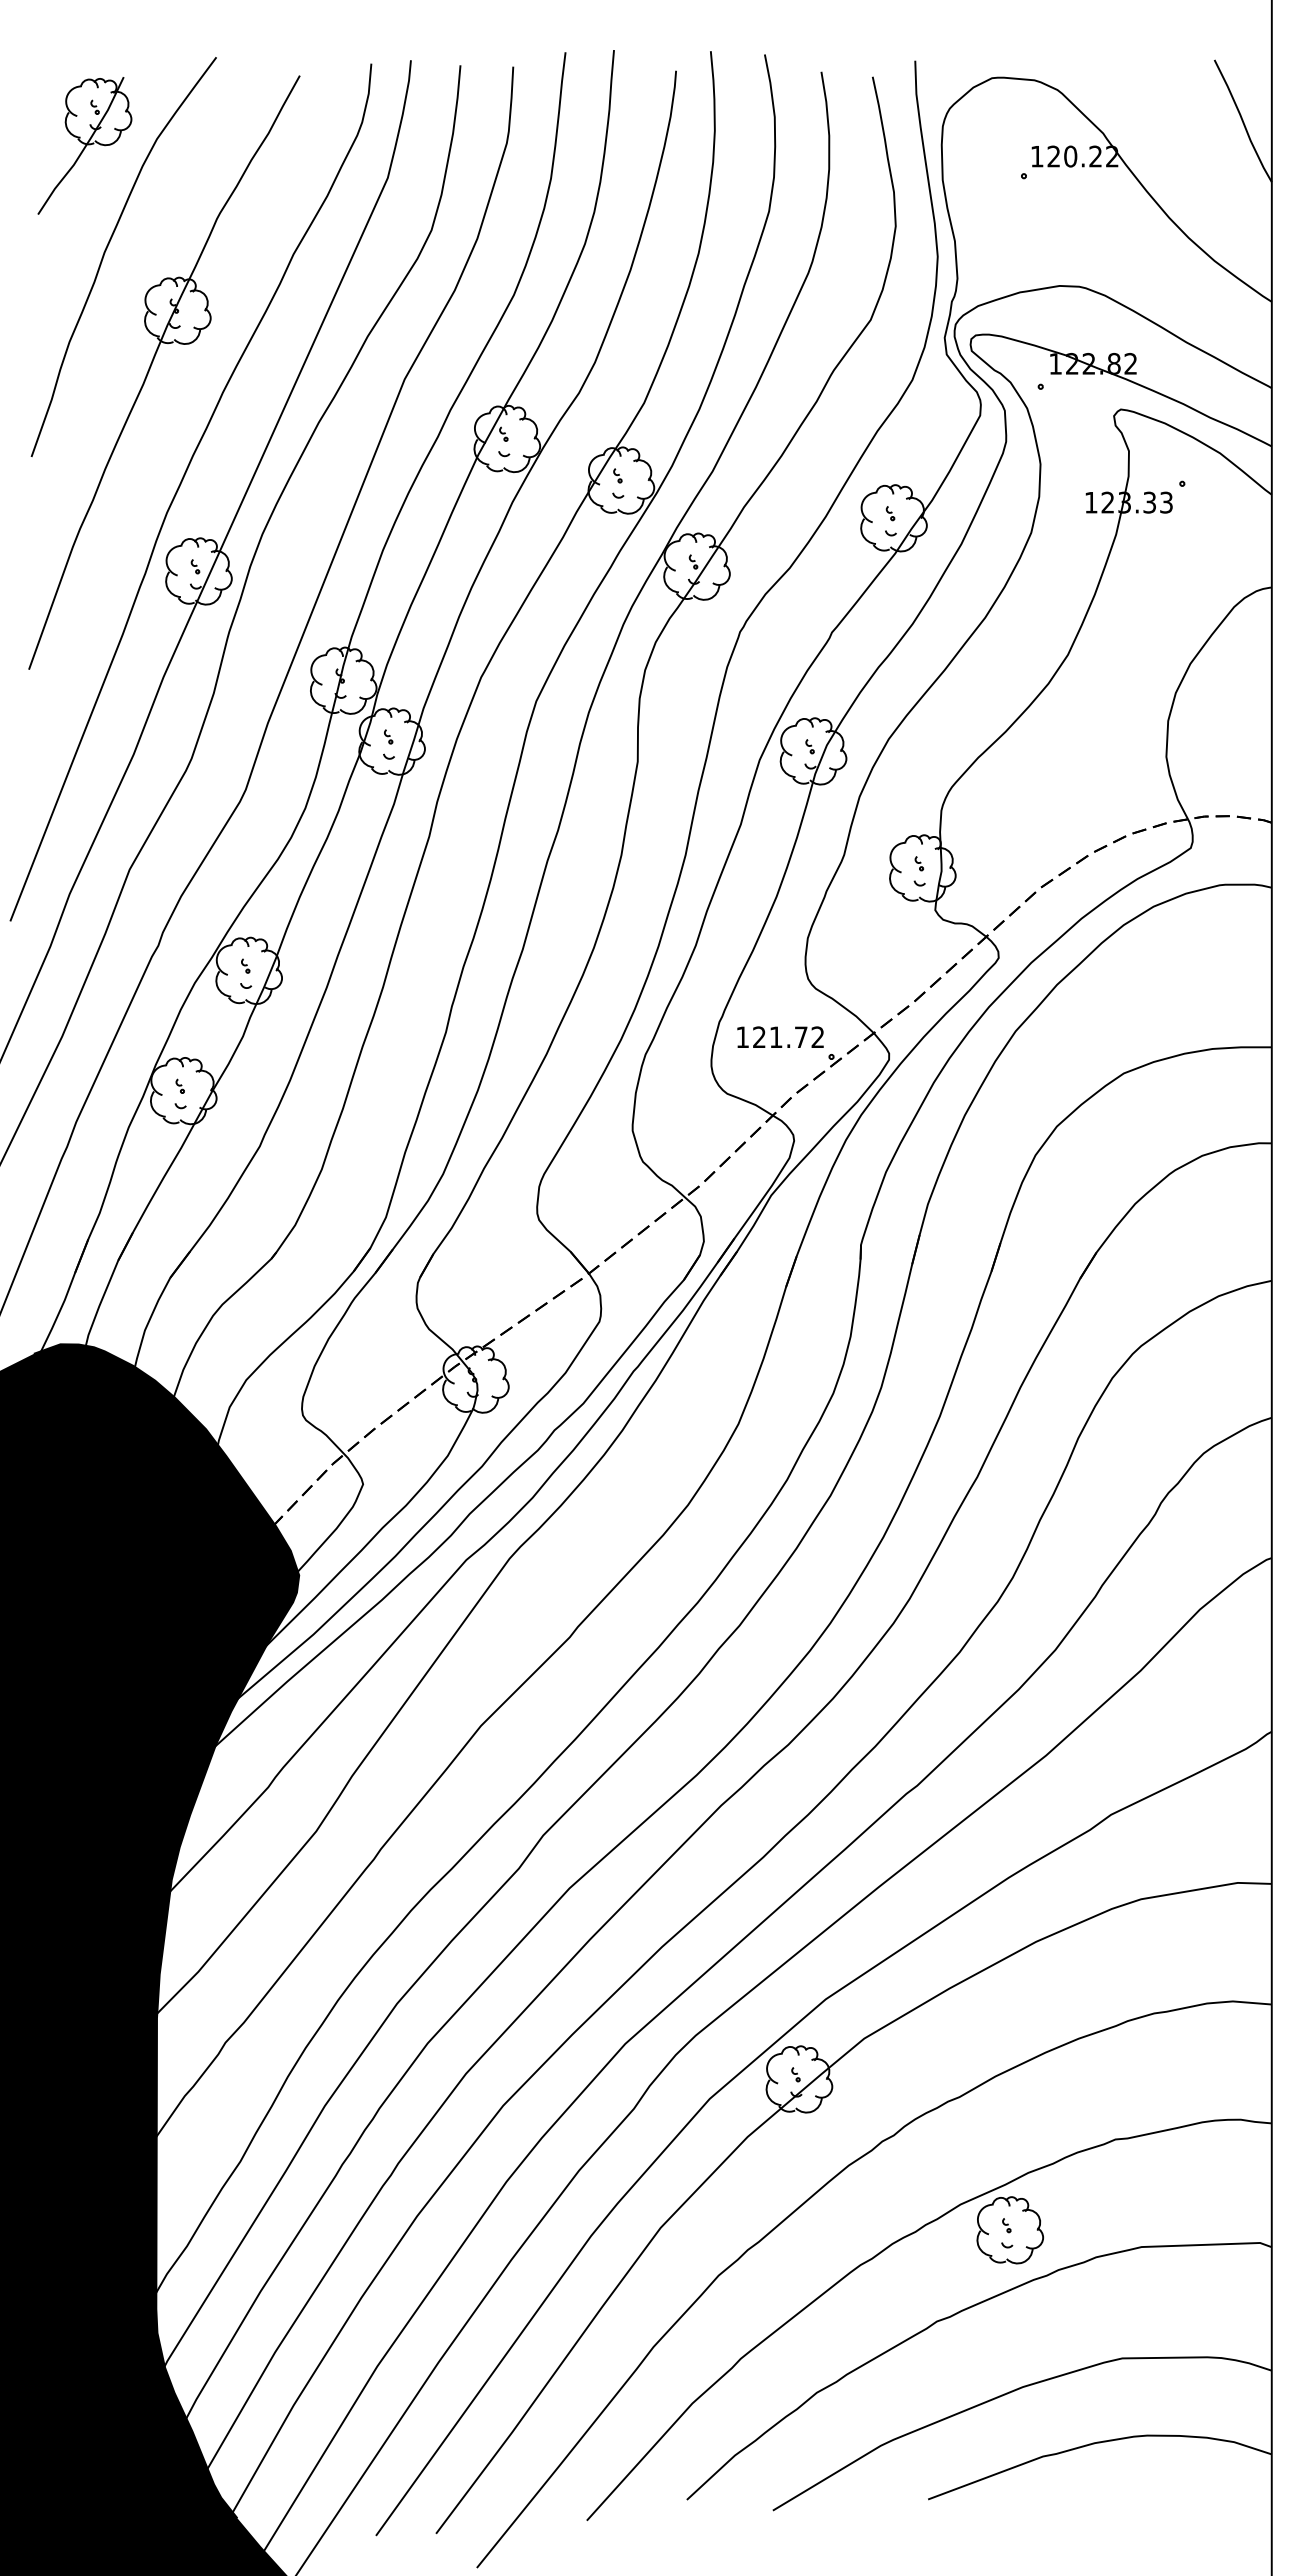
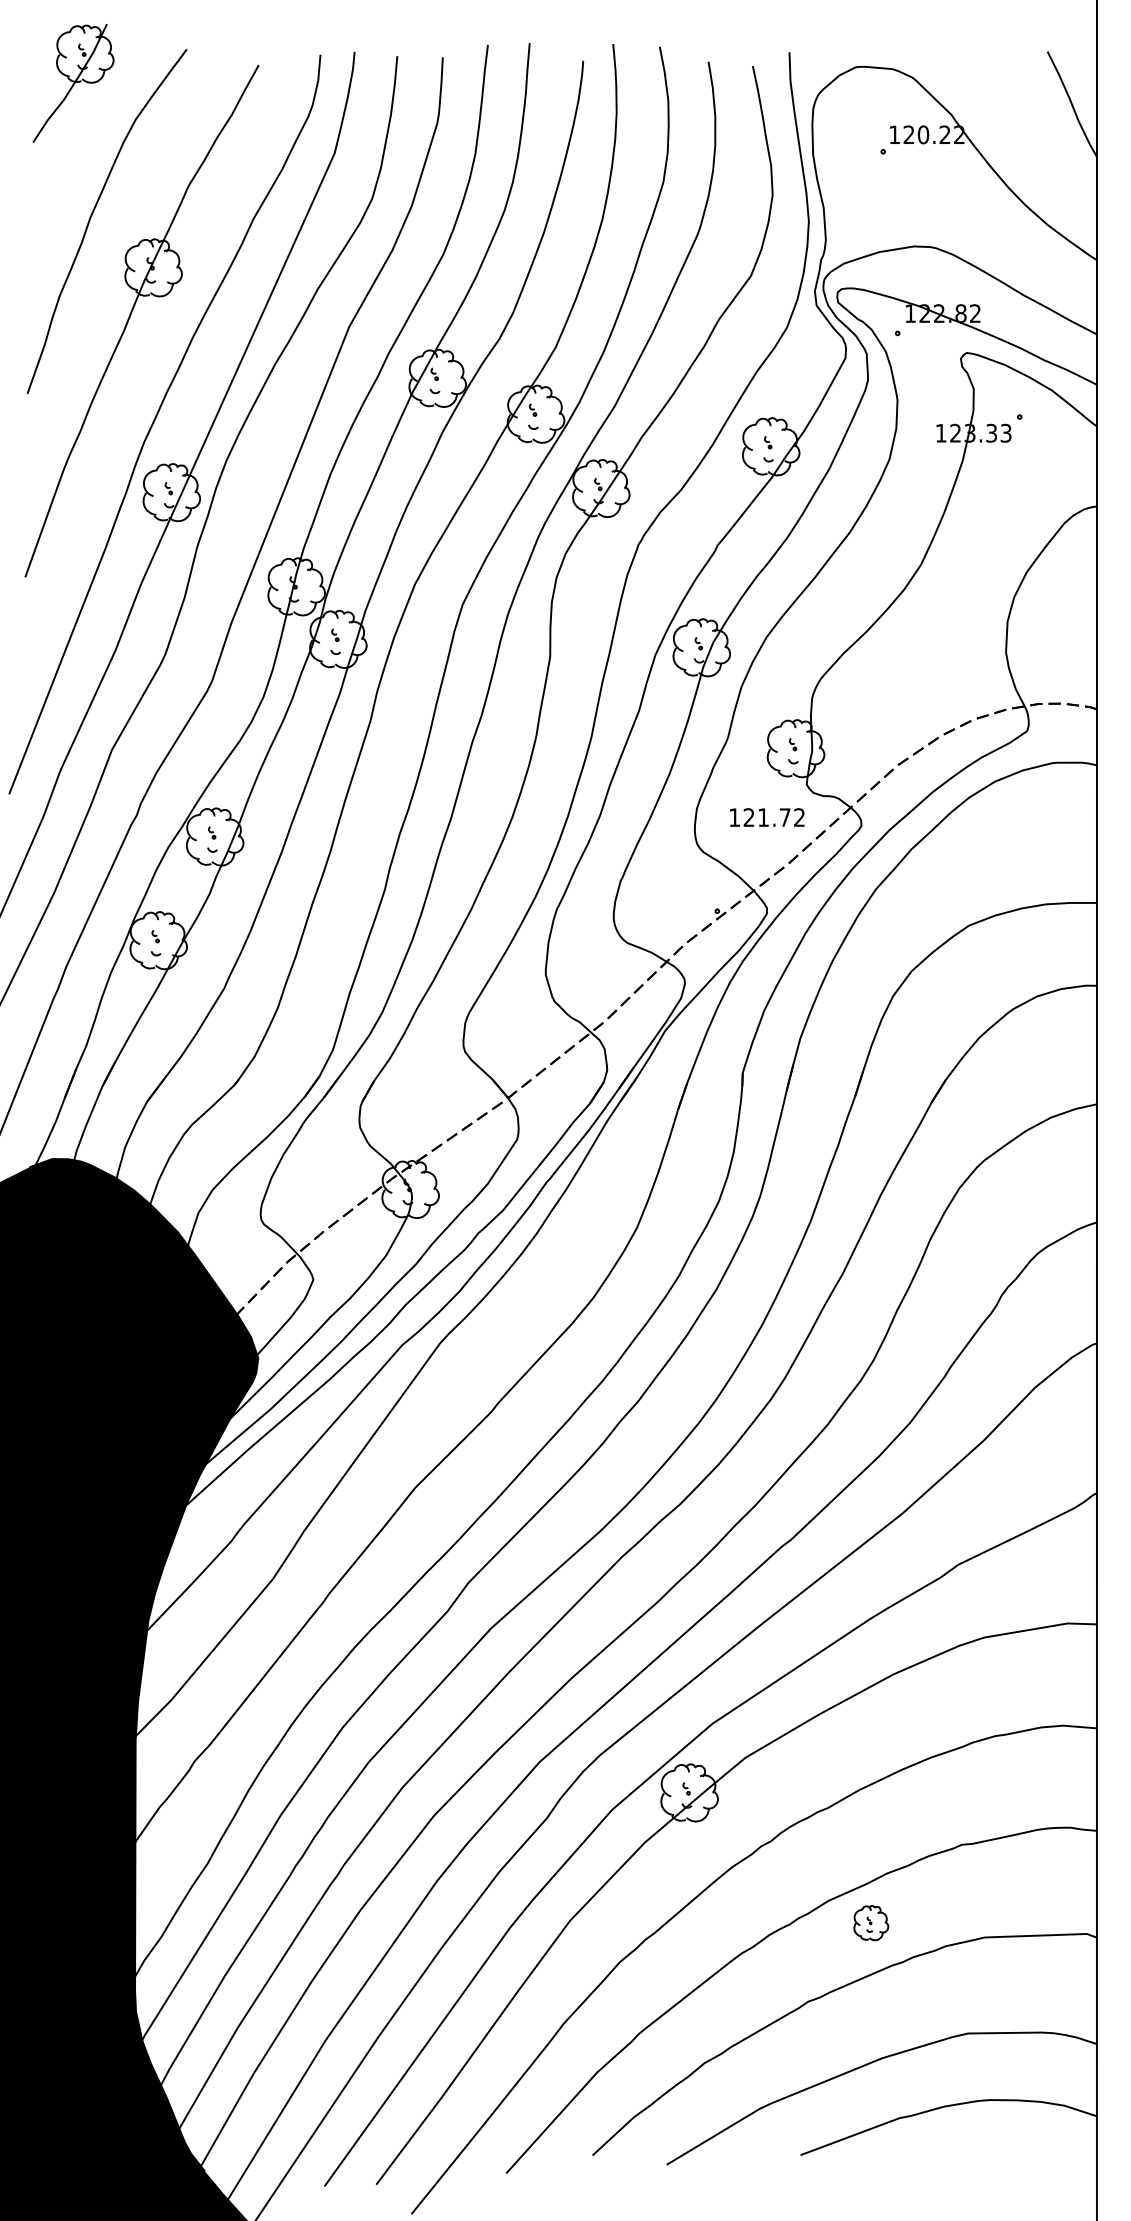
part: (84, 145) -> (73, 83), moved
text: (780, 1036) -> (767, 816), moved
part: (1009, 2230) -> (870, 1923), size x0.6

